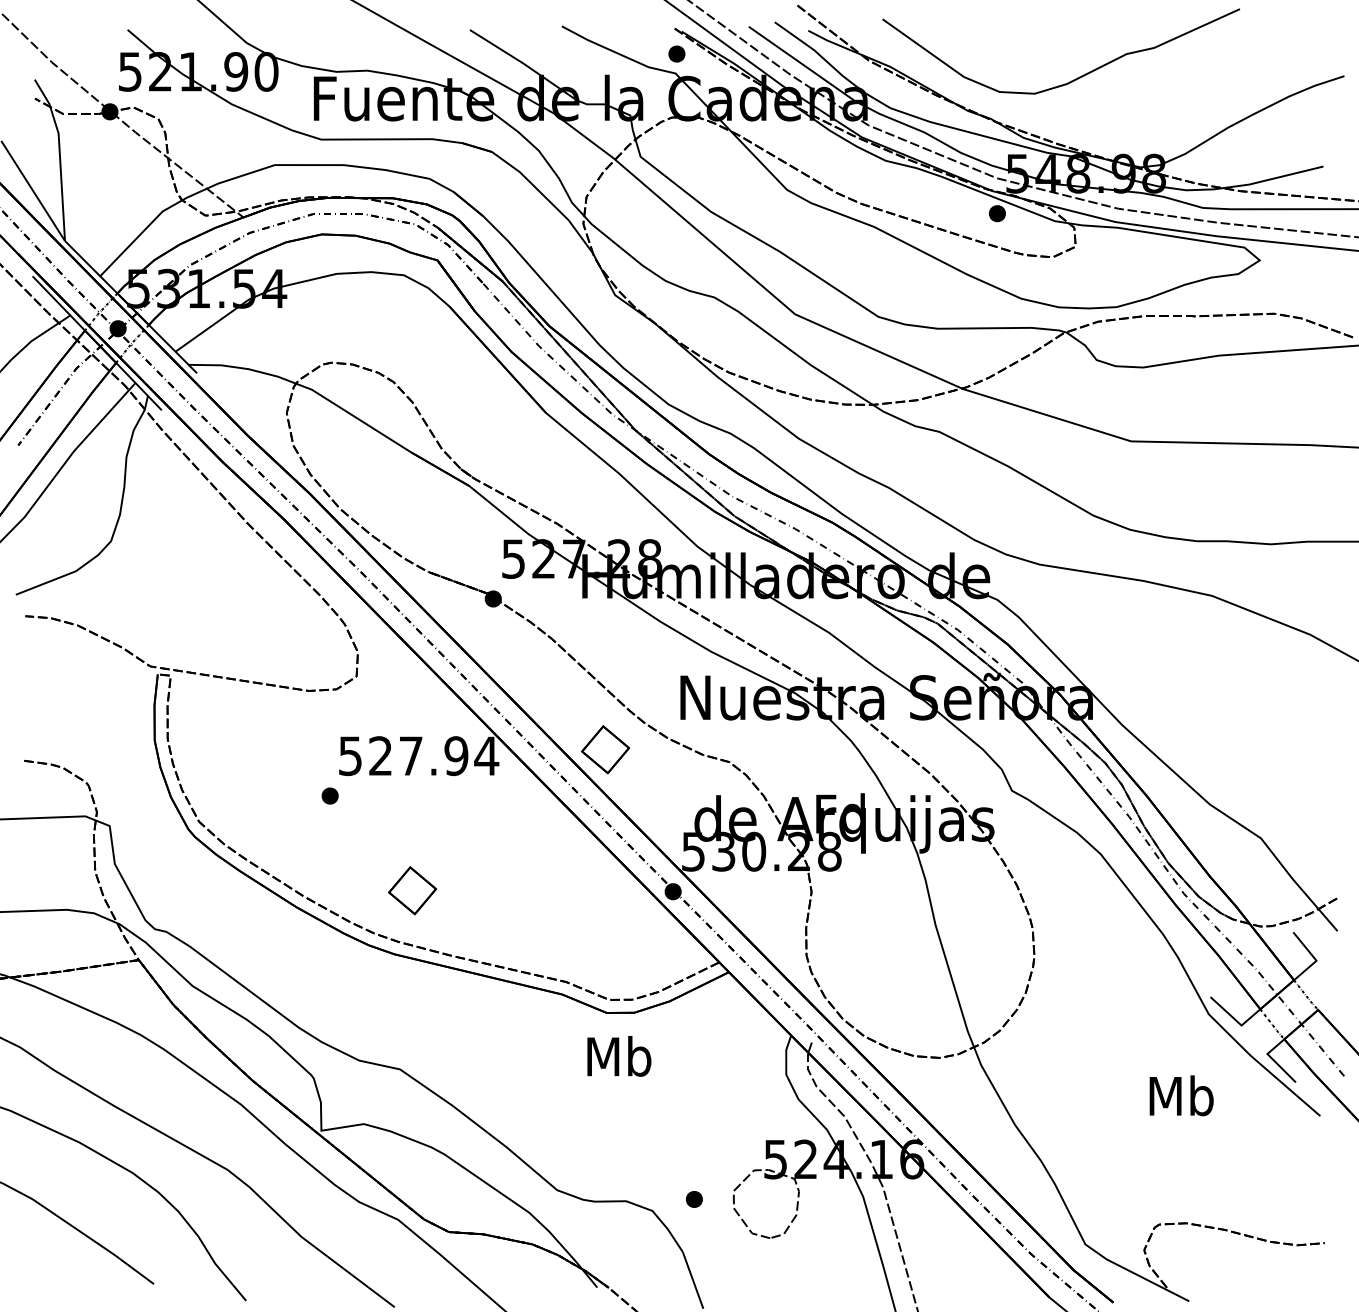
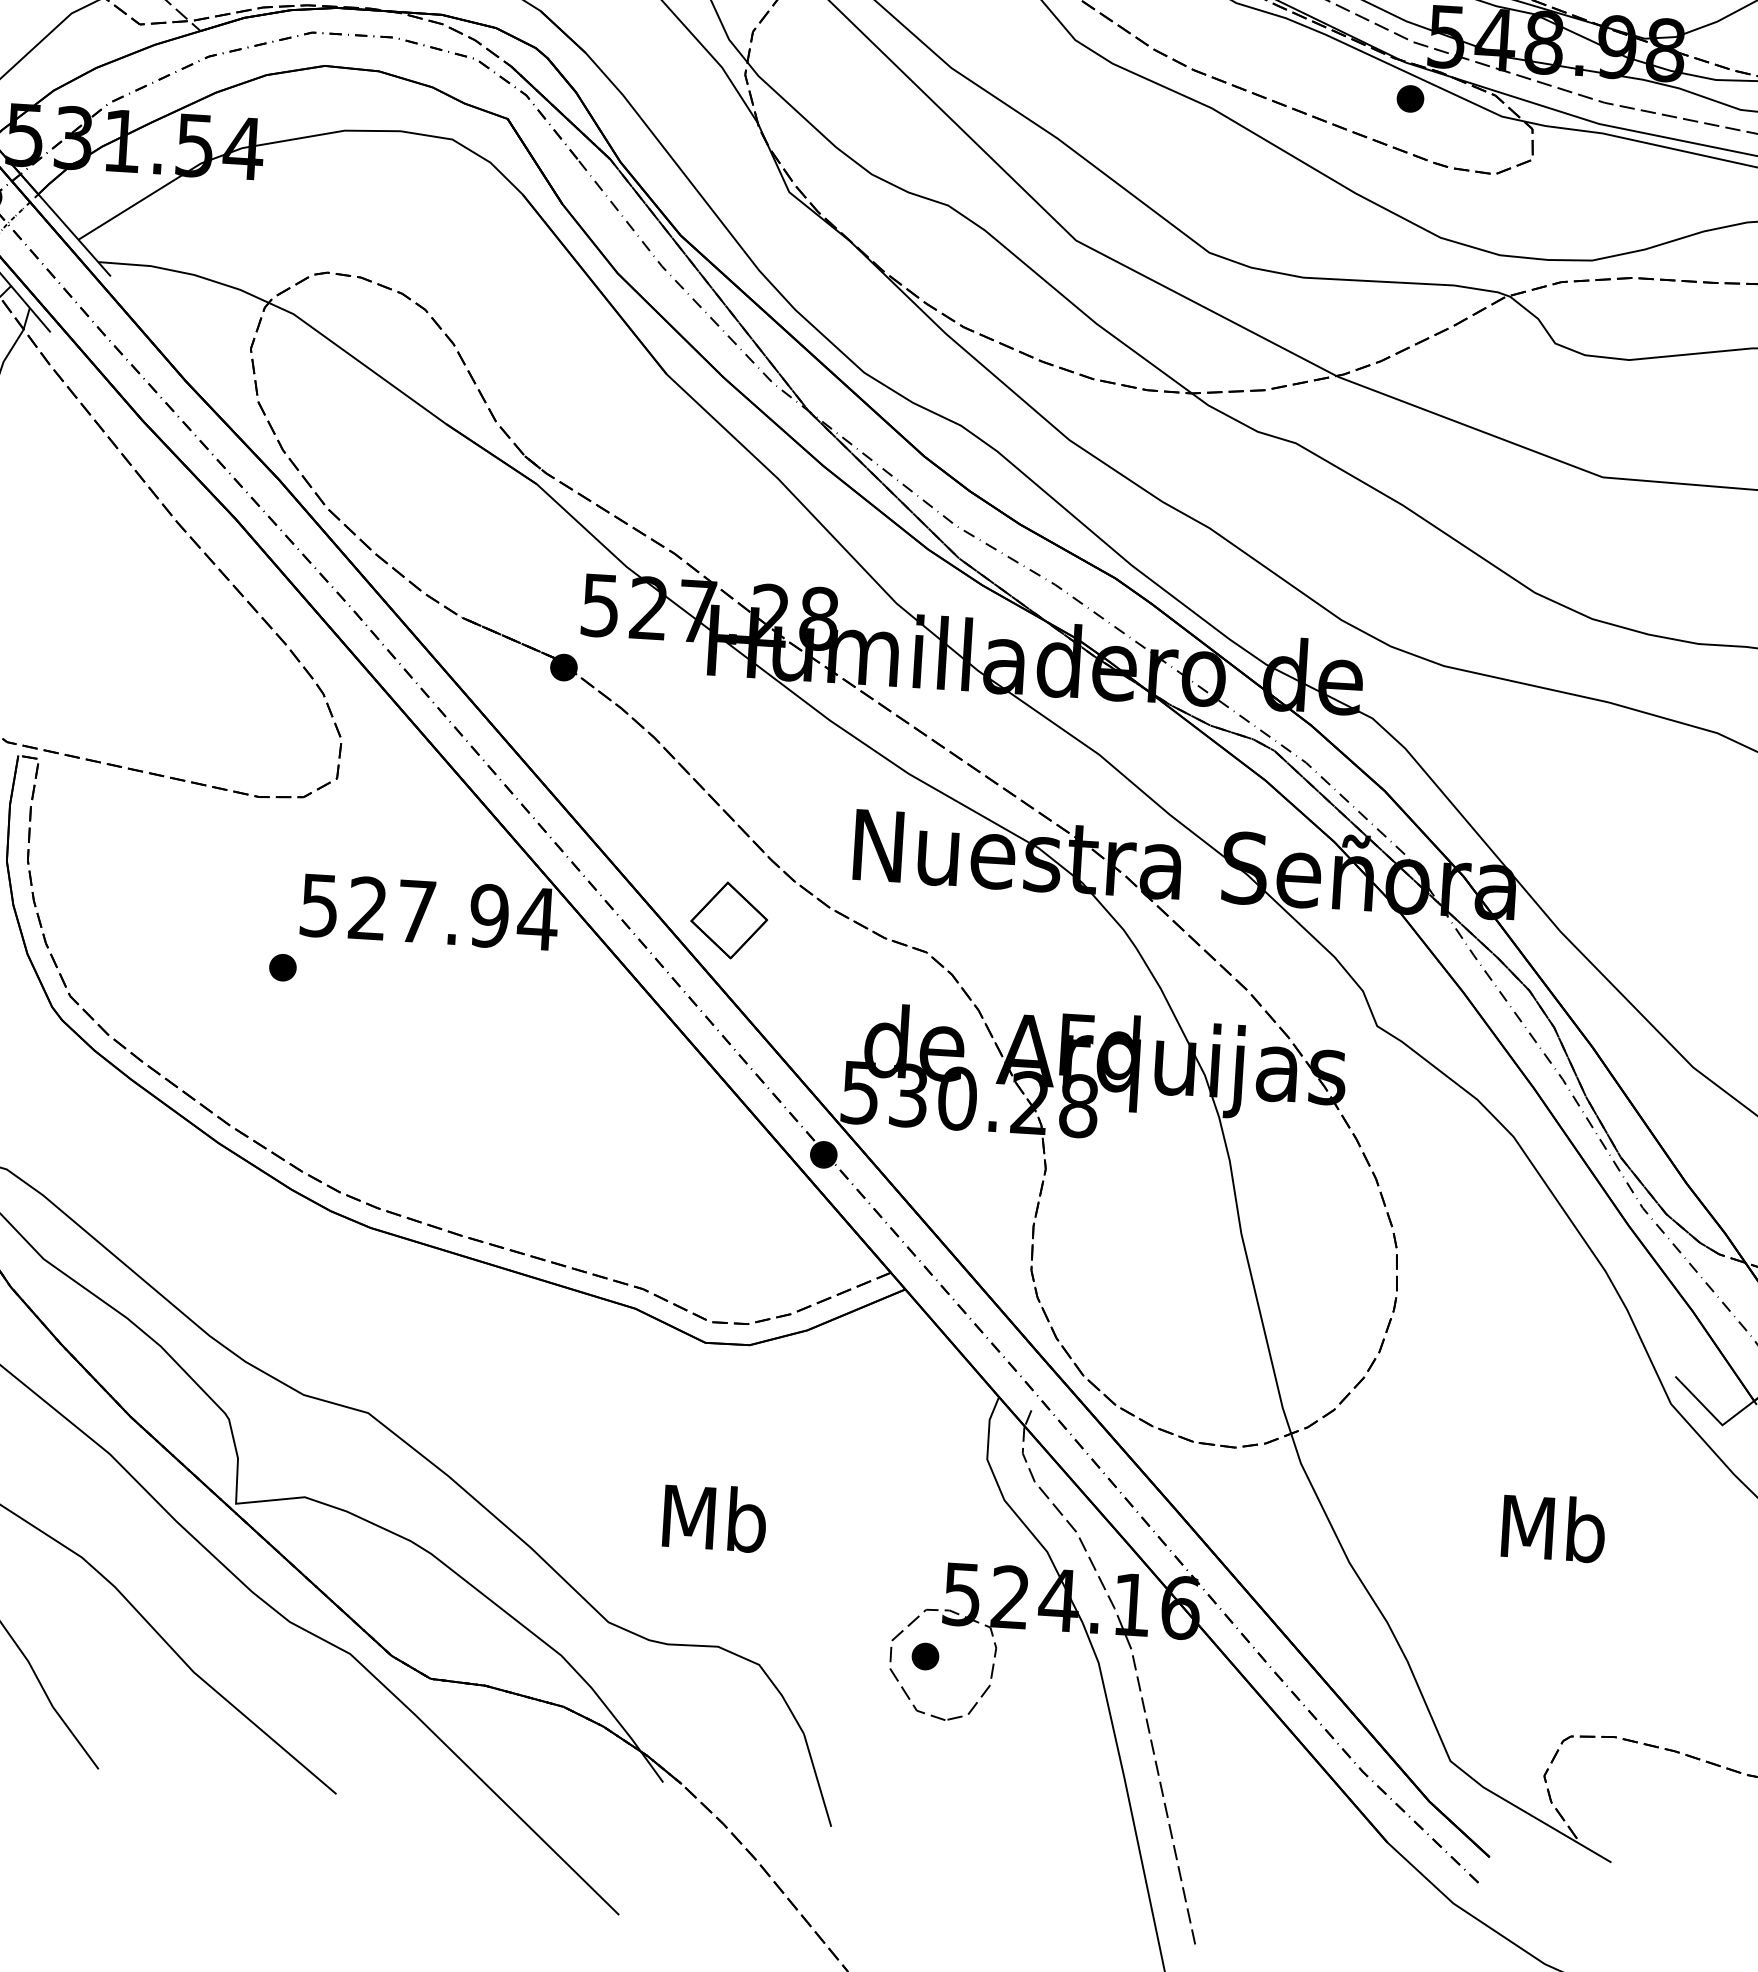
part: (412, 890) -> (405, 1127), removed
text: (619, 1056) -> (715, 1518), moved
text: (1181, 1095) -> (1553, 1527), moved
part: (694, 1199) -> (925, 1656), moved

